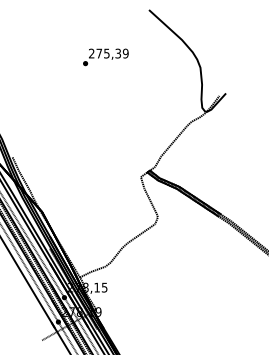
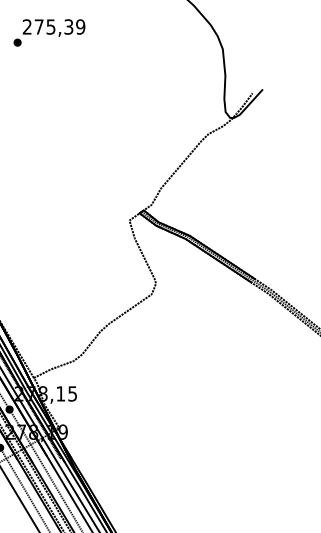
text: (105, 57) -> (48, 33), moved

